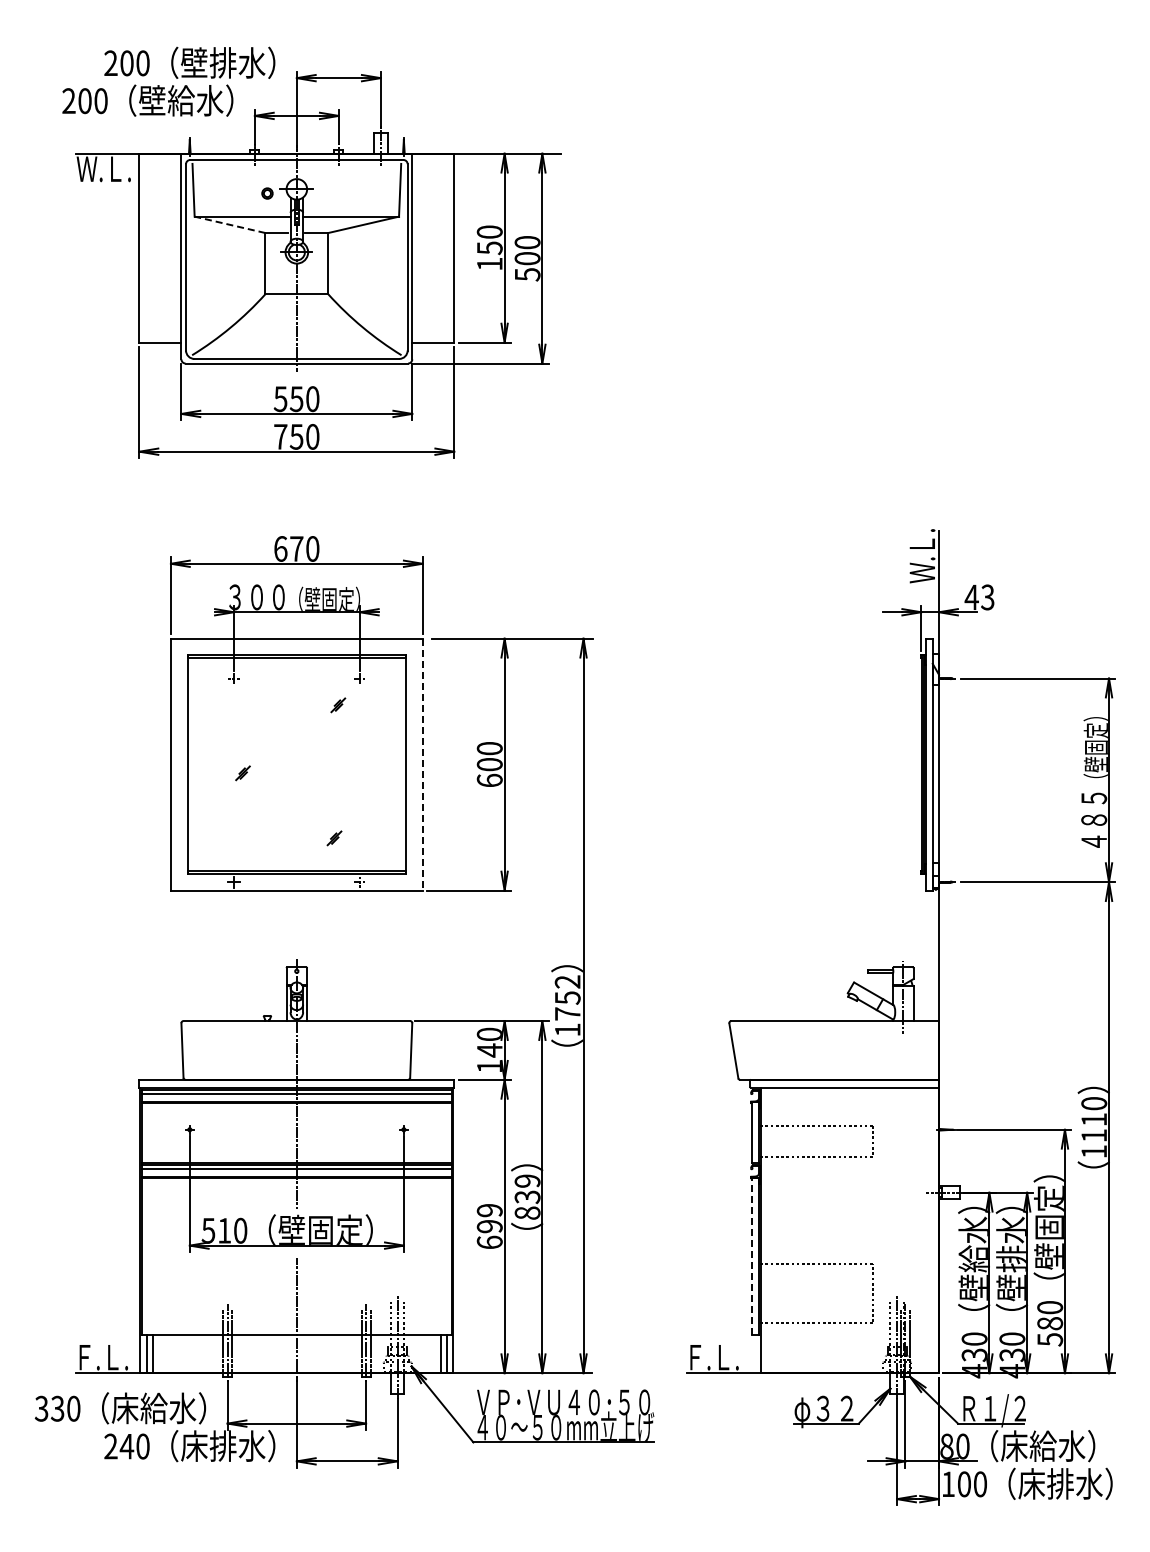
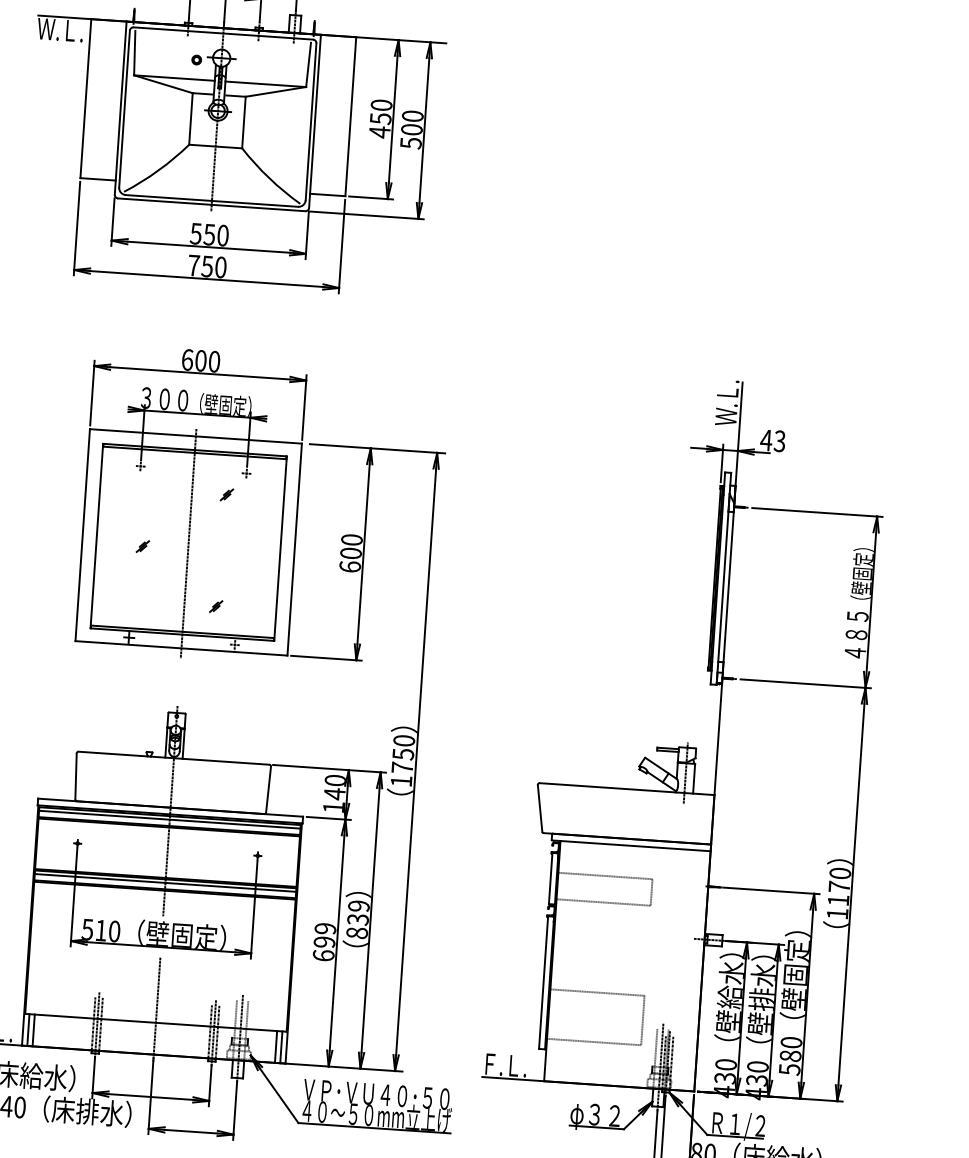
line: (229, 224) -> (163, 83), dashed -> solid
text: (489, 264) -> (379, 132), 150 -> 450
text: (296, 548) -> (200, 360), 670 -> 600
line: (422, 764) -> (294, 549), dashed -> solid
line: (296, 765) -> (188, 543), added
text: (567, 981) -> (404, 740), 1752 -> 1750
text: (1093, 1119) -> (838, 886), 1110 -> 1170
line: (752, 1256) -> (543, 982), dashed -> solid

